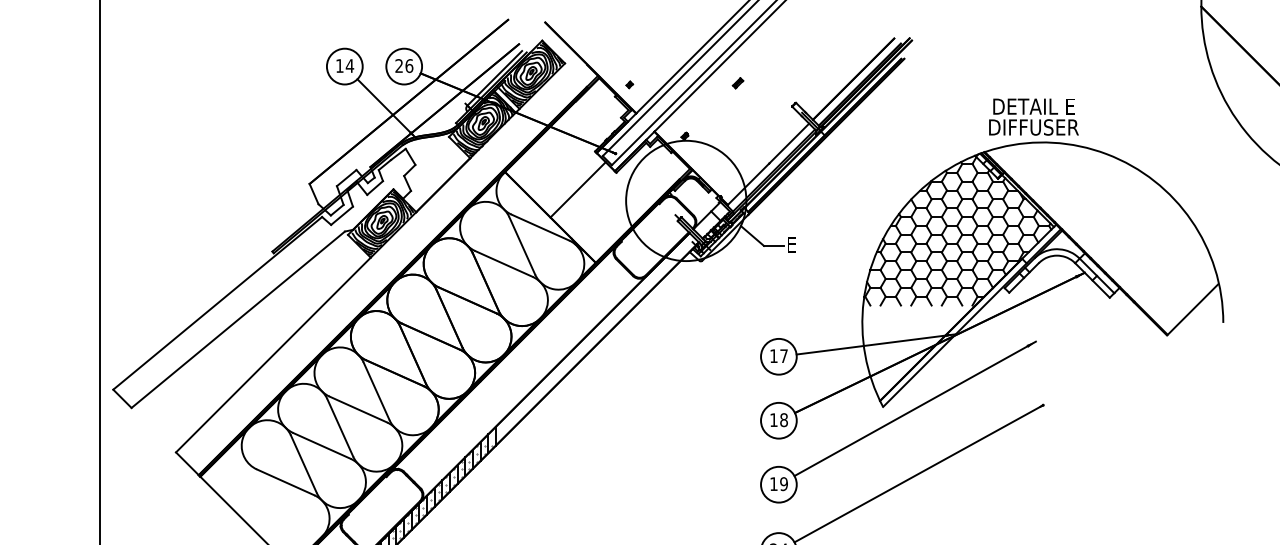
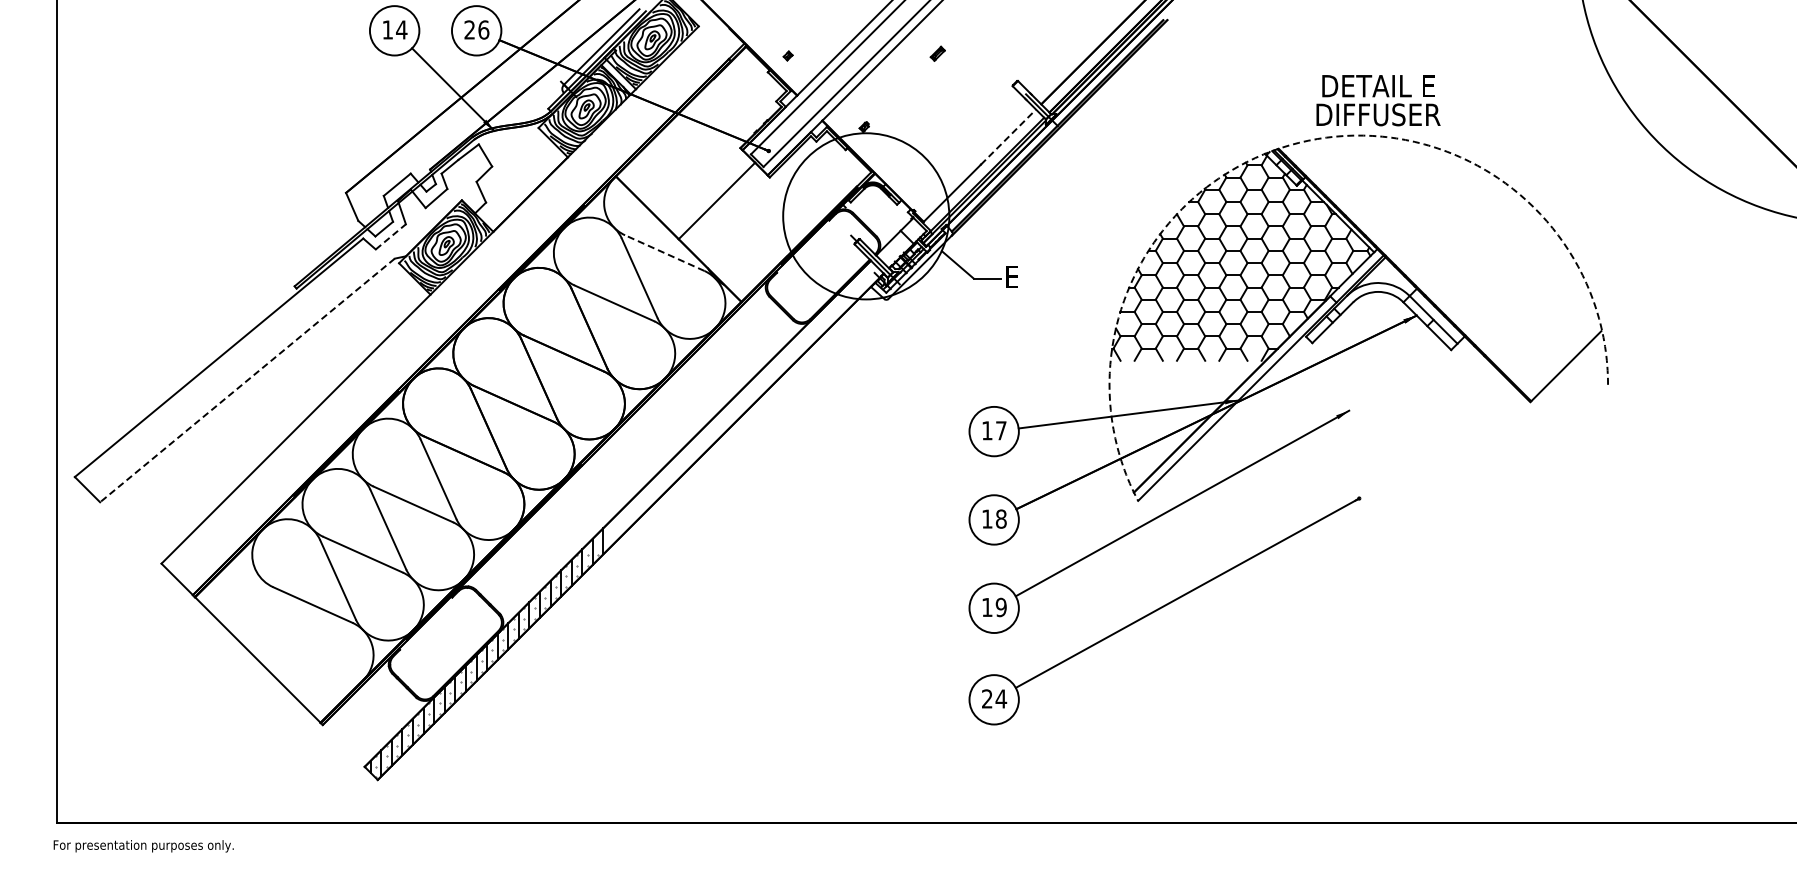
text: (1033, 117) -> (1378, 100), moved
line: (789, 143) -> (1008, 137), solid -> dashed
arc: (999, 147) -> (1298, 142), solid -> dashed
line: (341, 215) -> (390, 236), solid -> dashed
line: (540, 227) -> (664, 253), solid -> dashed
line: (238, 319) -> (247, 380), solid -> dashed

